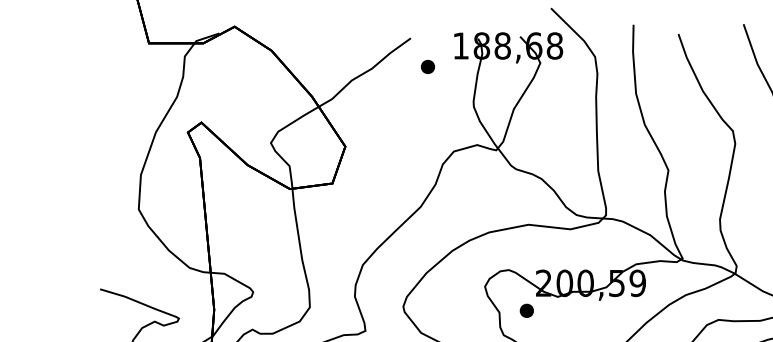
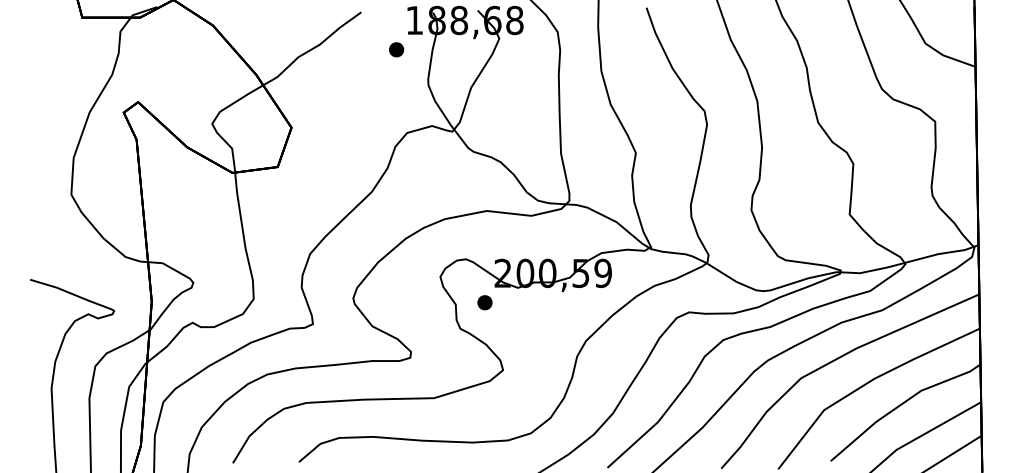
part: (427, 66) -> (396, 49), moved

